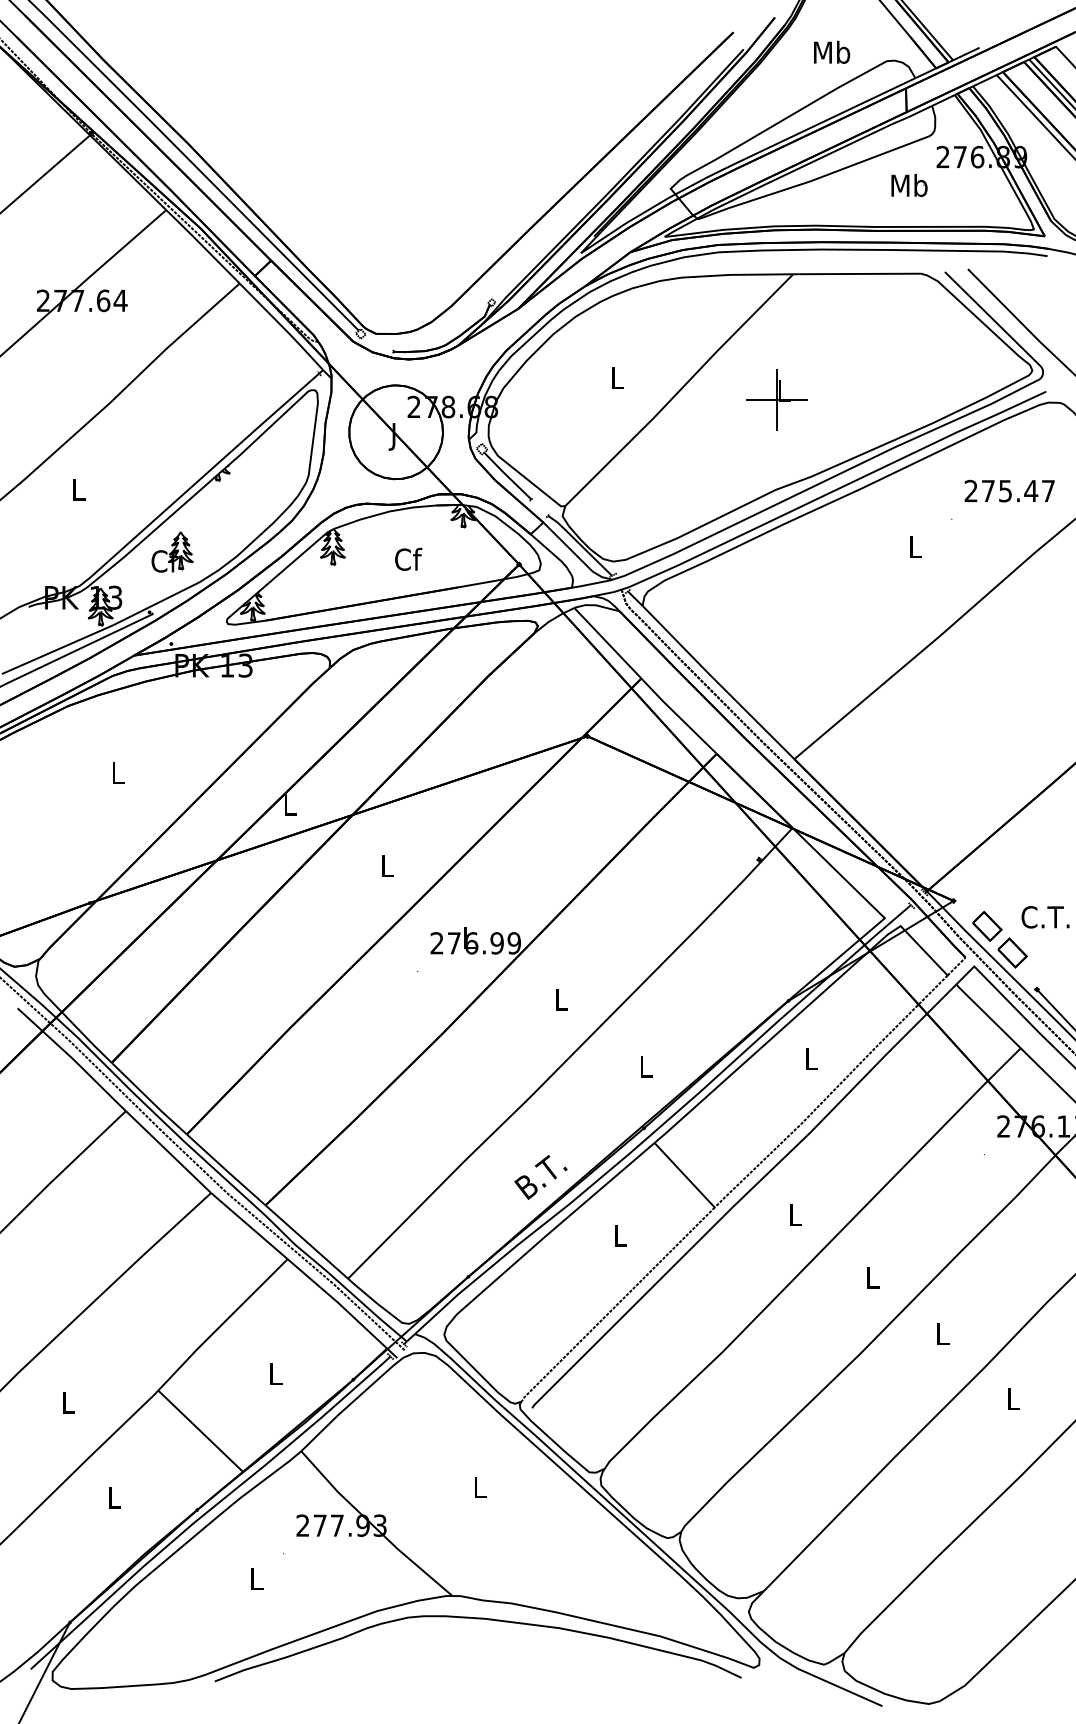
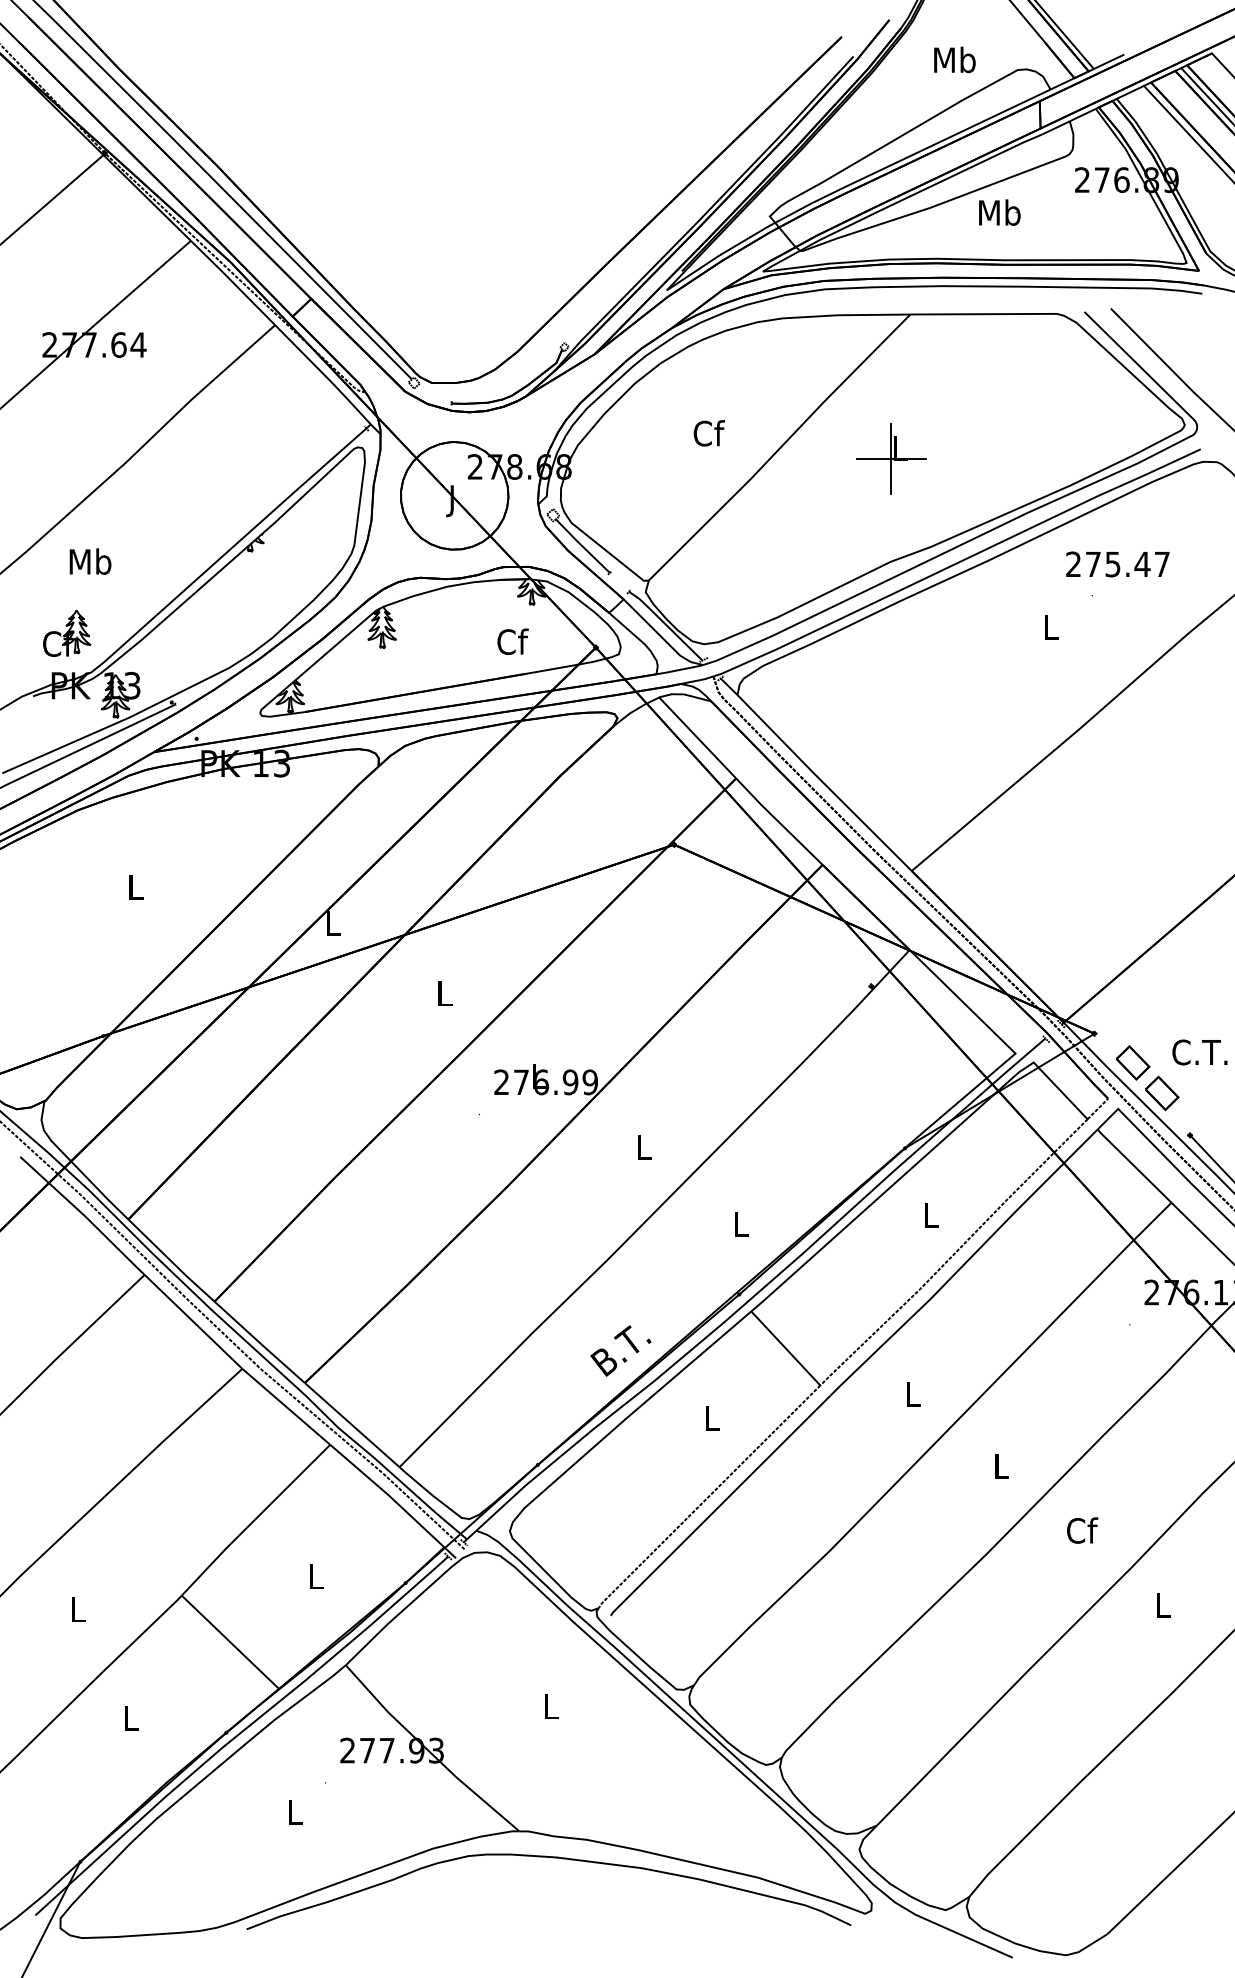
text: (909, 185) -> (999, 212), moved
text: (617, 377) -> (708, 433), L -> Cf
text: (78, 489) -> (90, 561), L -> Mb
text: (1009, 491) -> (1117, 564), moved
part: (172, 552) -> (67, 633), moved
text: (408, 559) -> (512, 641), moved
text: (943, 1333) -> (1082, 1530), L -> Cf

